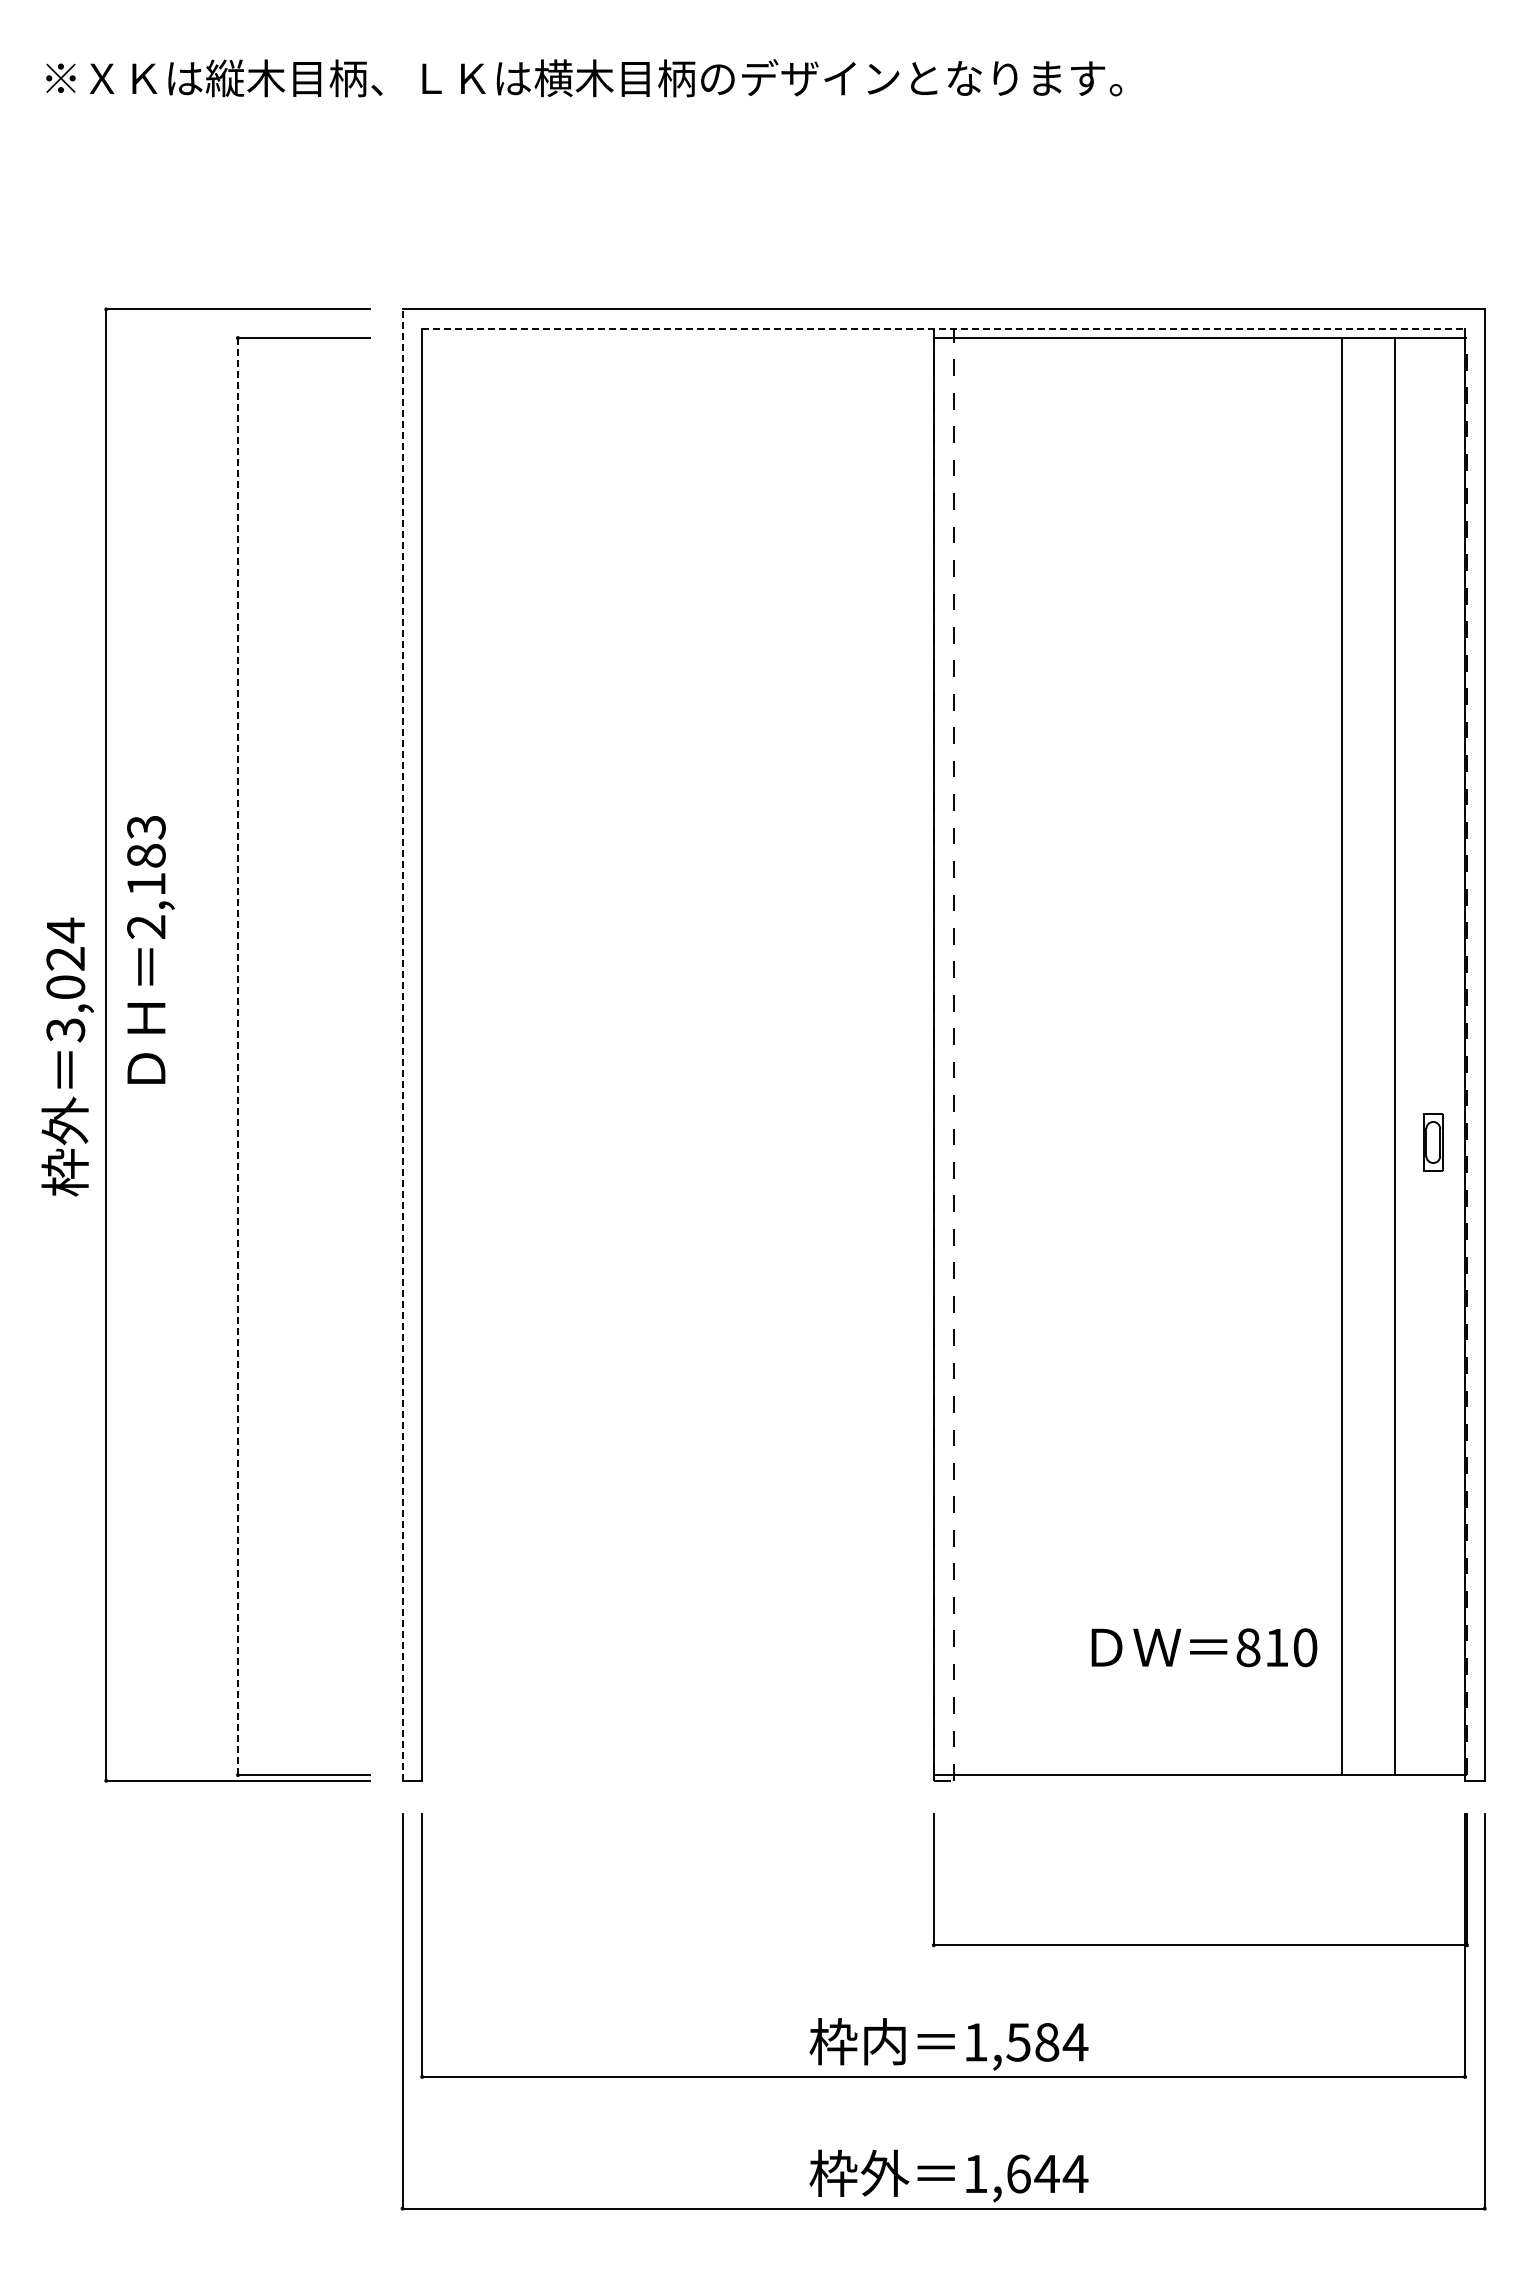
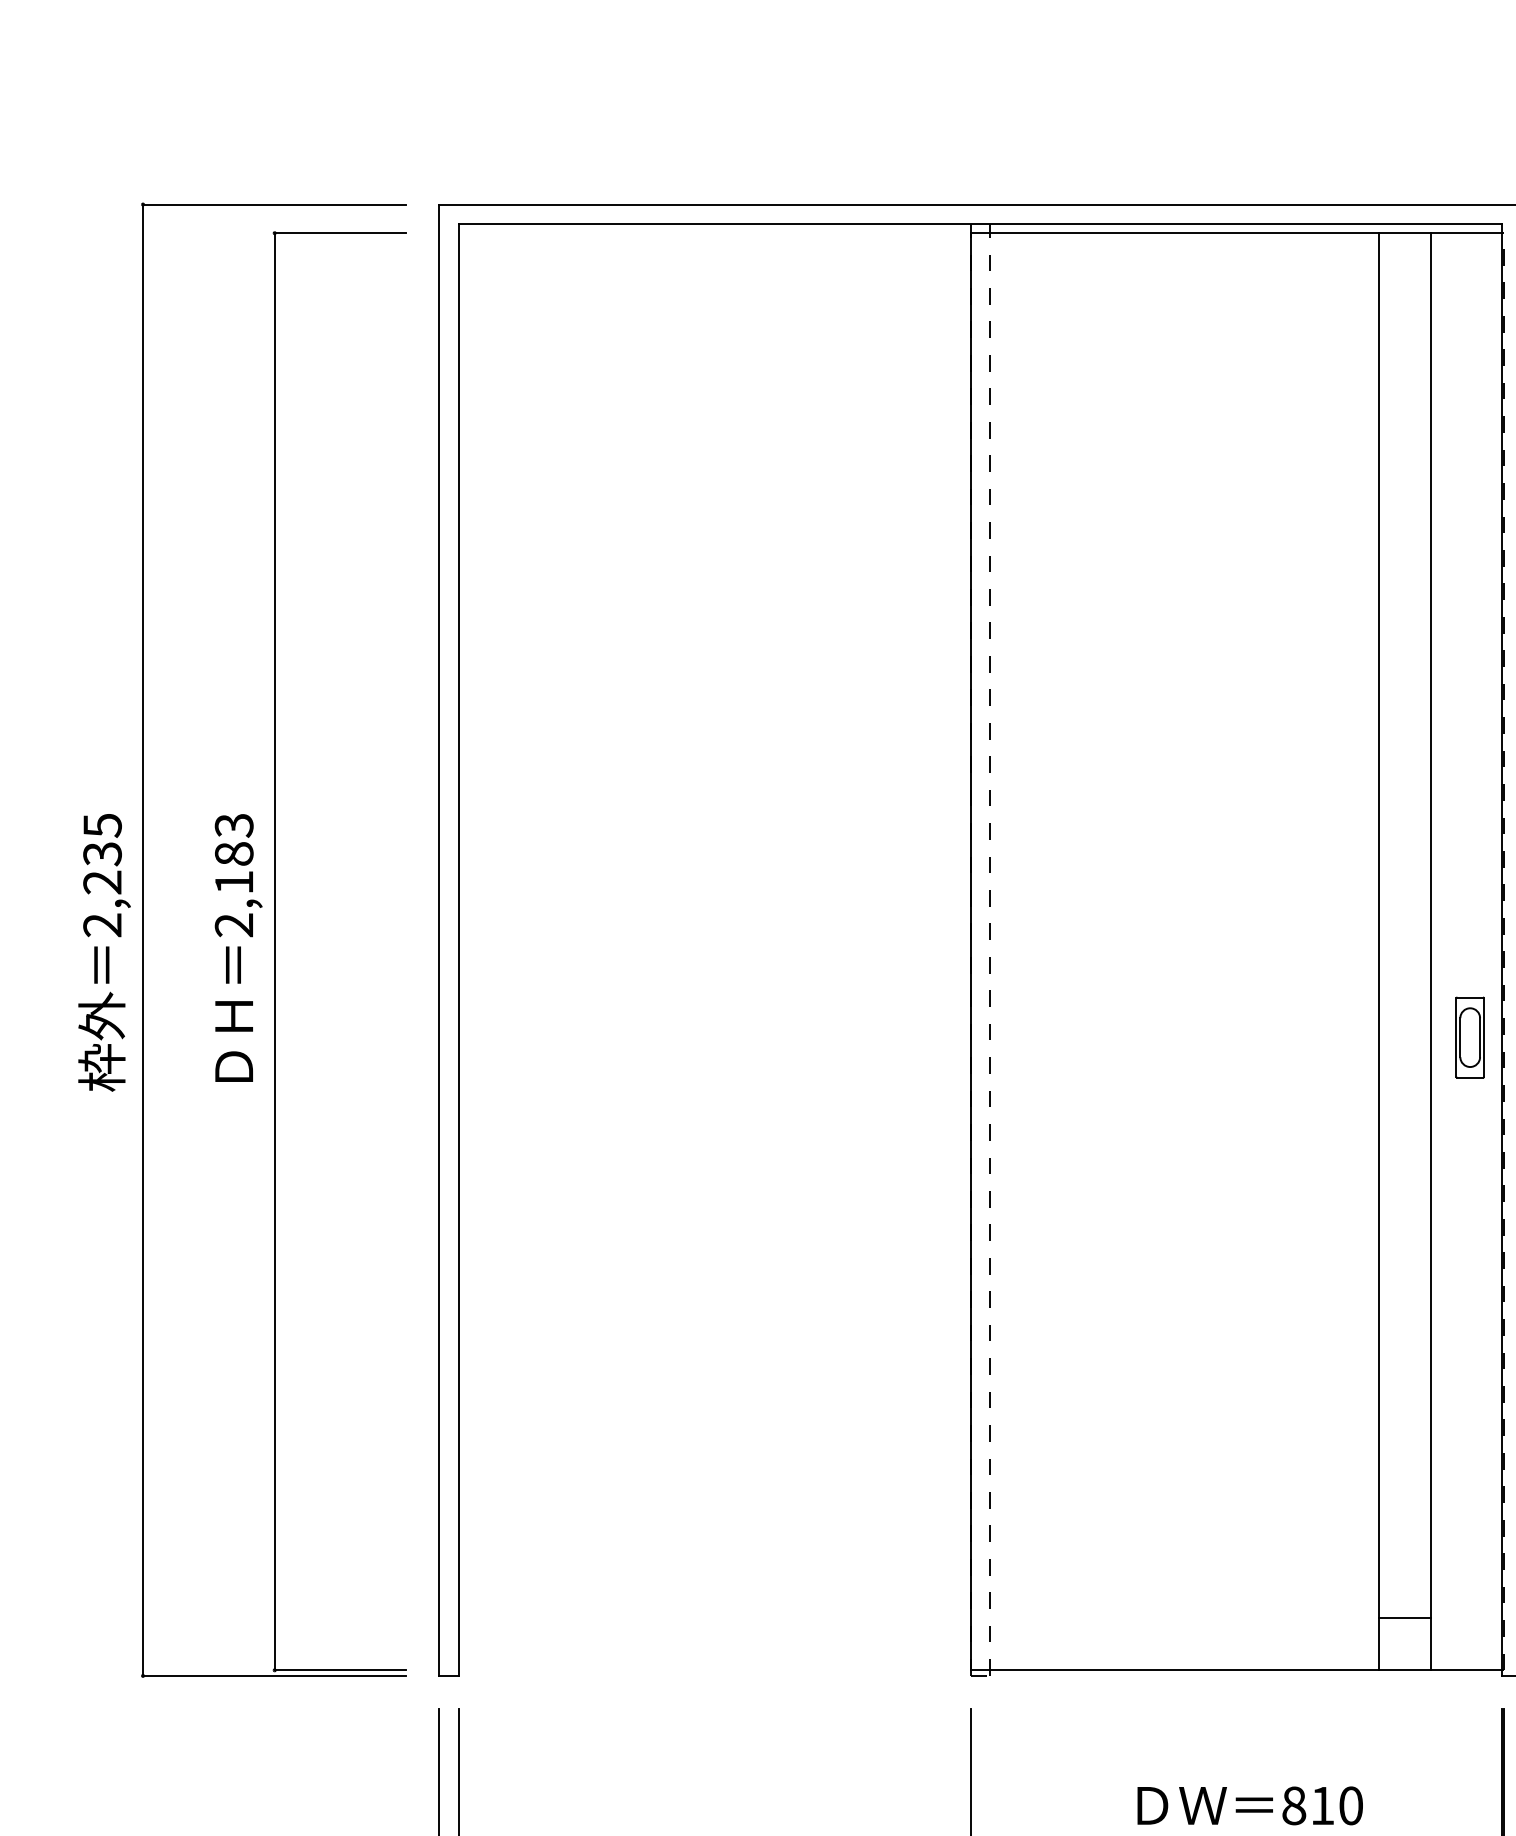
line: (944, 329) -> (981, 224), dashed -> solid
text: (150, 949) -> (238, 947), moved
text: (65, 979) -> (102, 874), 3,024 -> 2,235
line: (402, 1045) -> (439, 940), dashed -> solid
line: (237, 1056) -> (274, 951), dashed -> solid
part: (1432, 1142) -> (1469, 1037), size x1.43
text: (1204, 1647) -> (1250, 1805), moved
line: (1367, 1722) -> (1404, 1617), added

